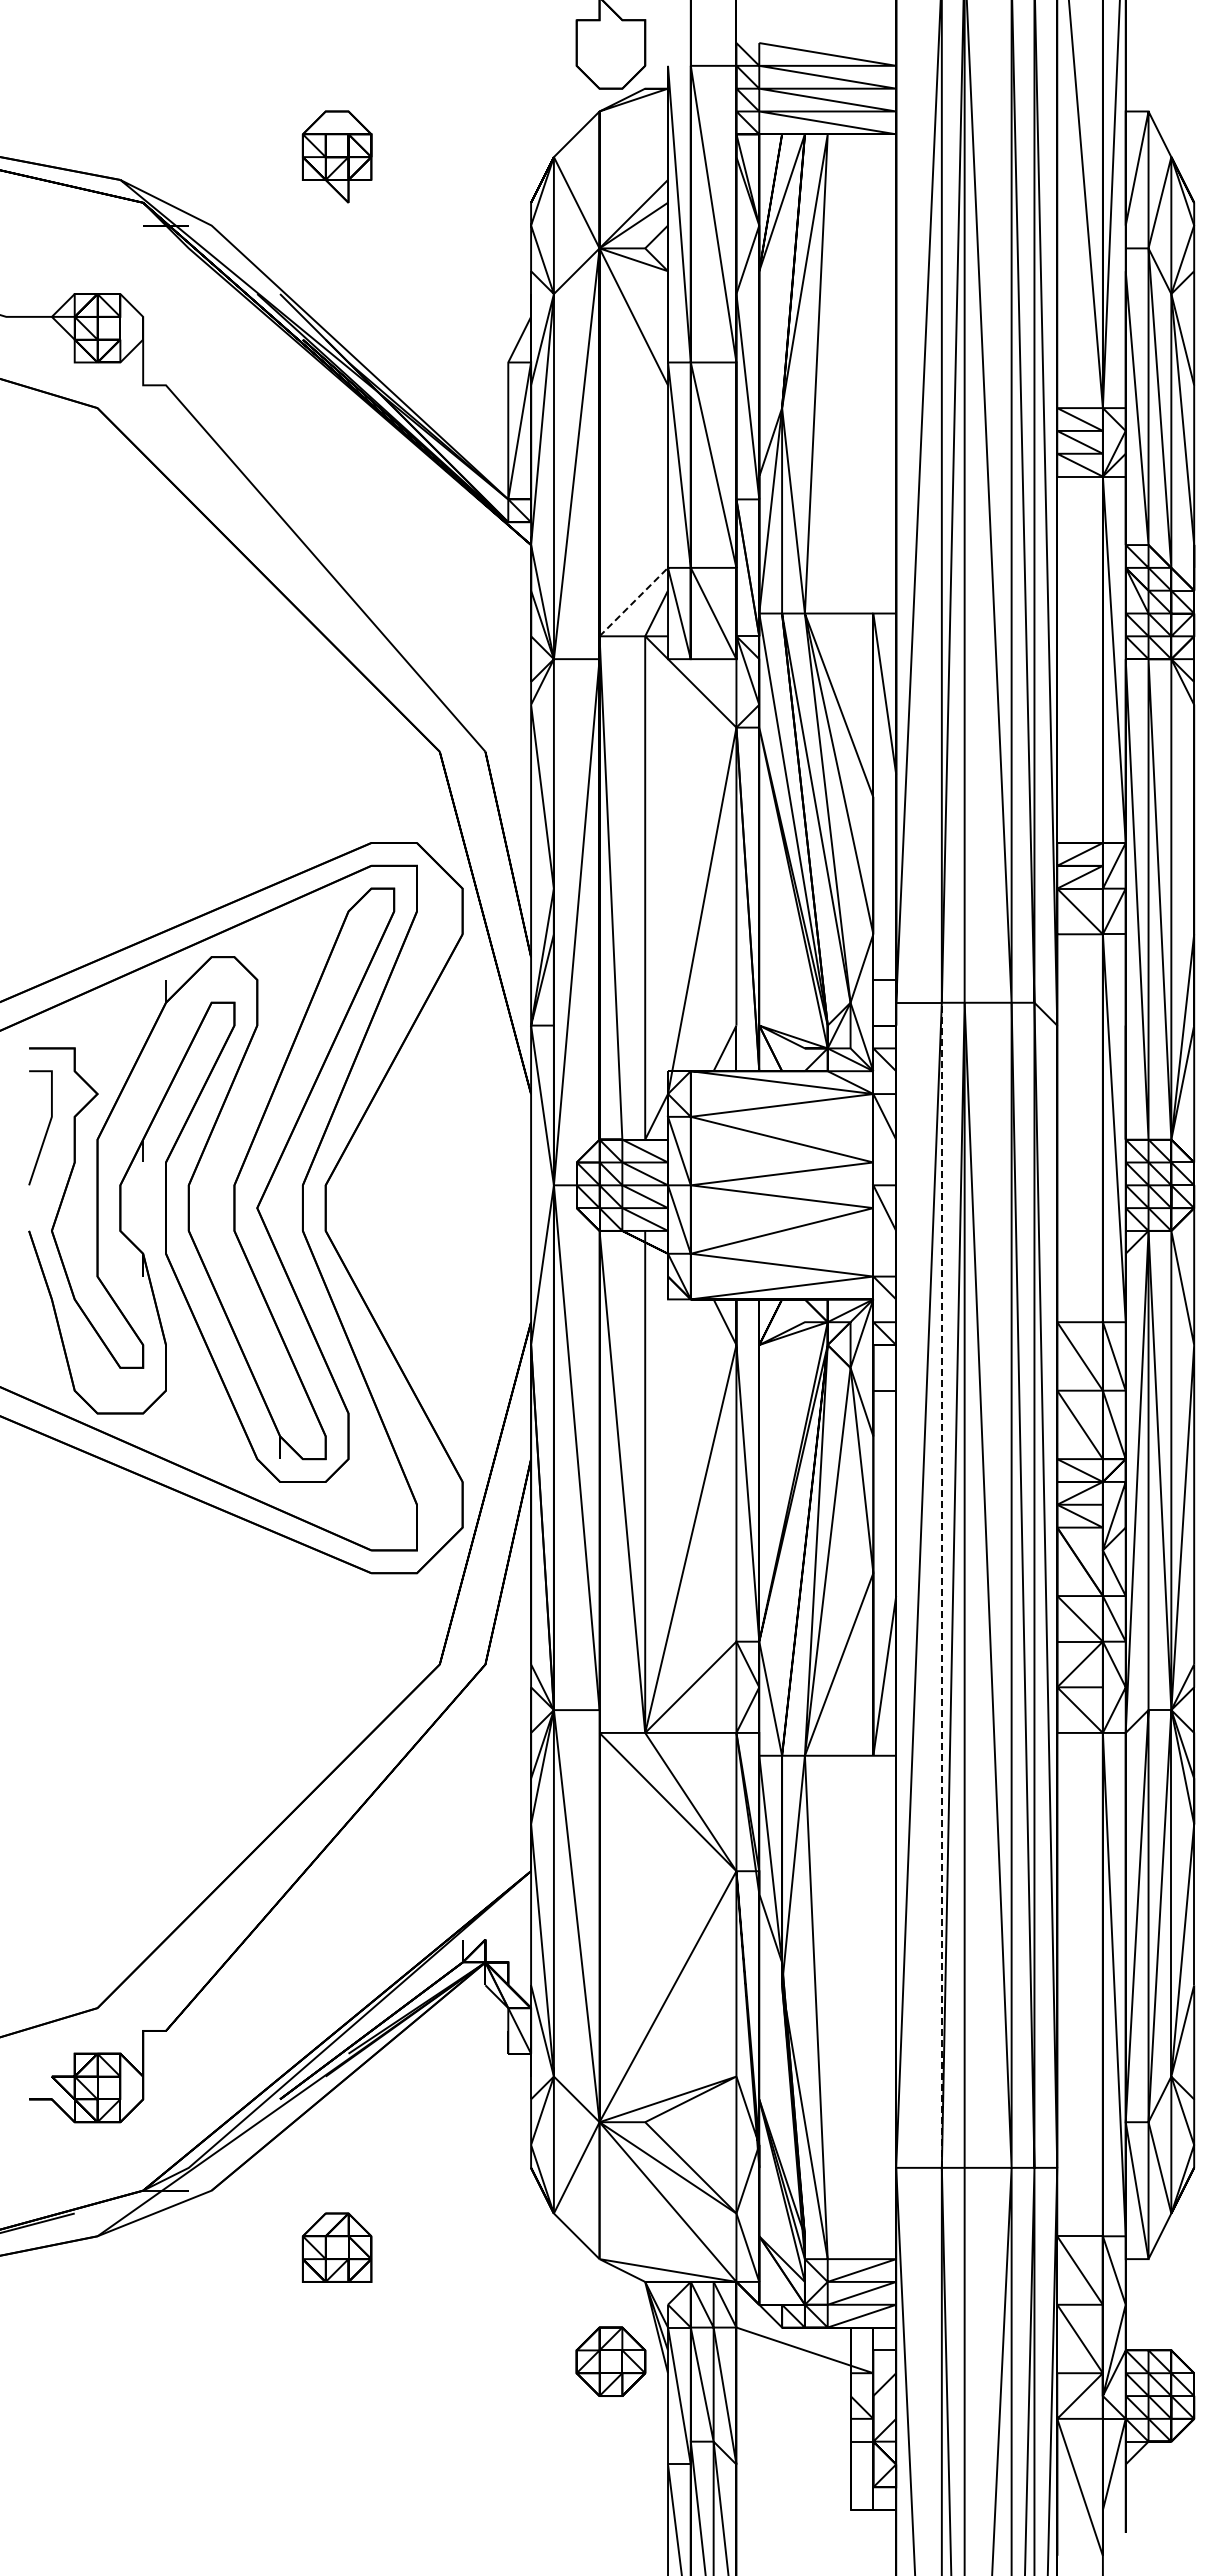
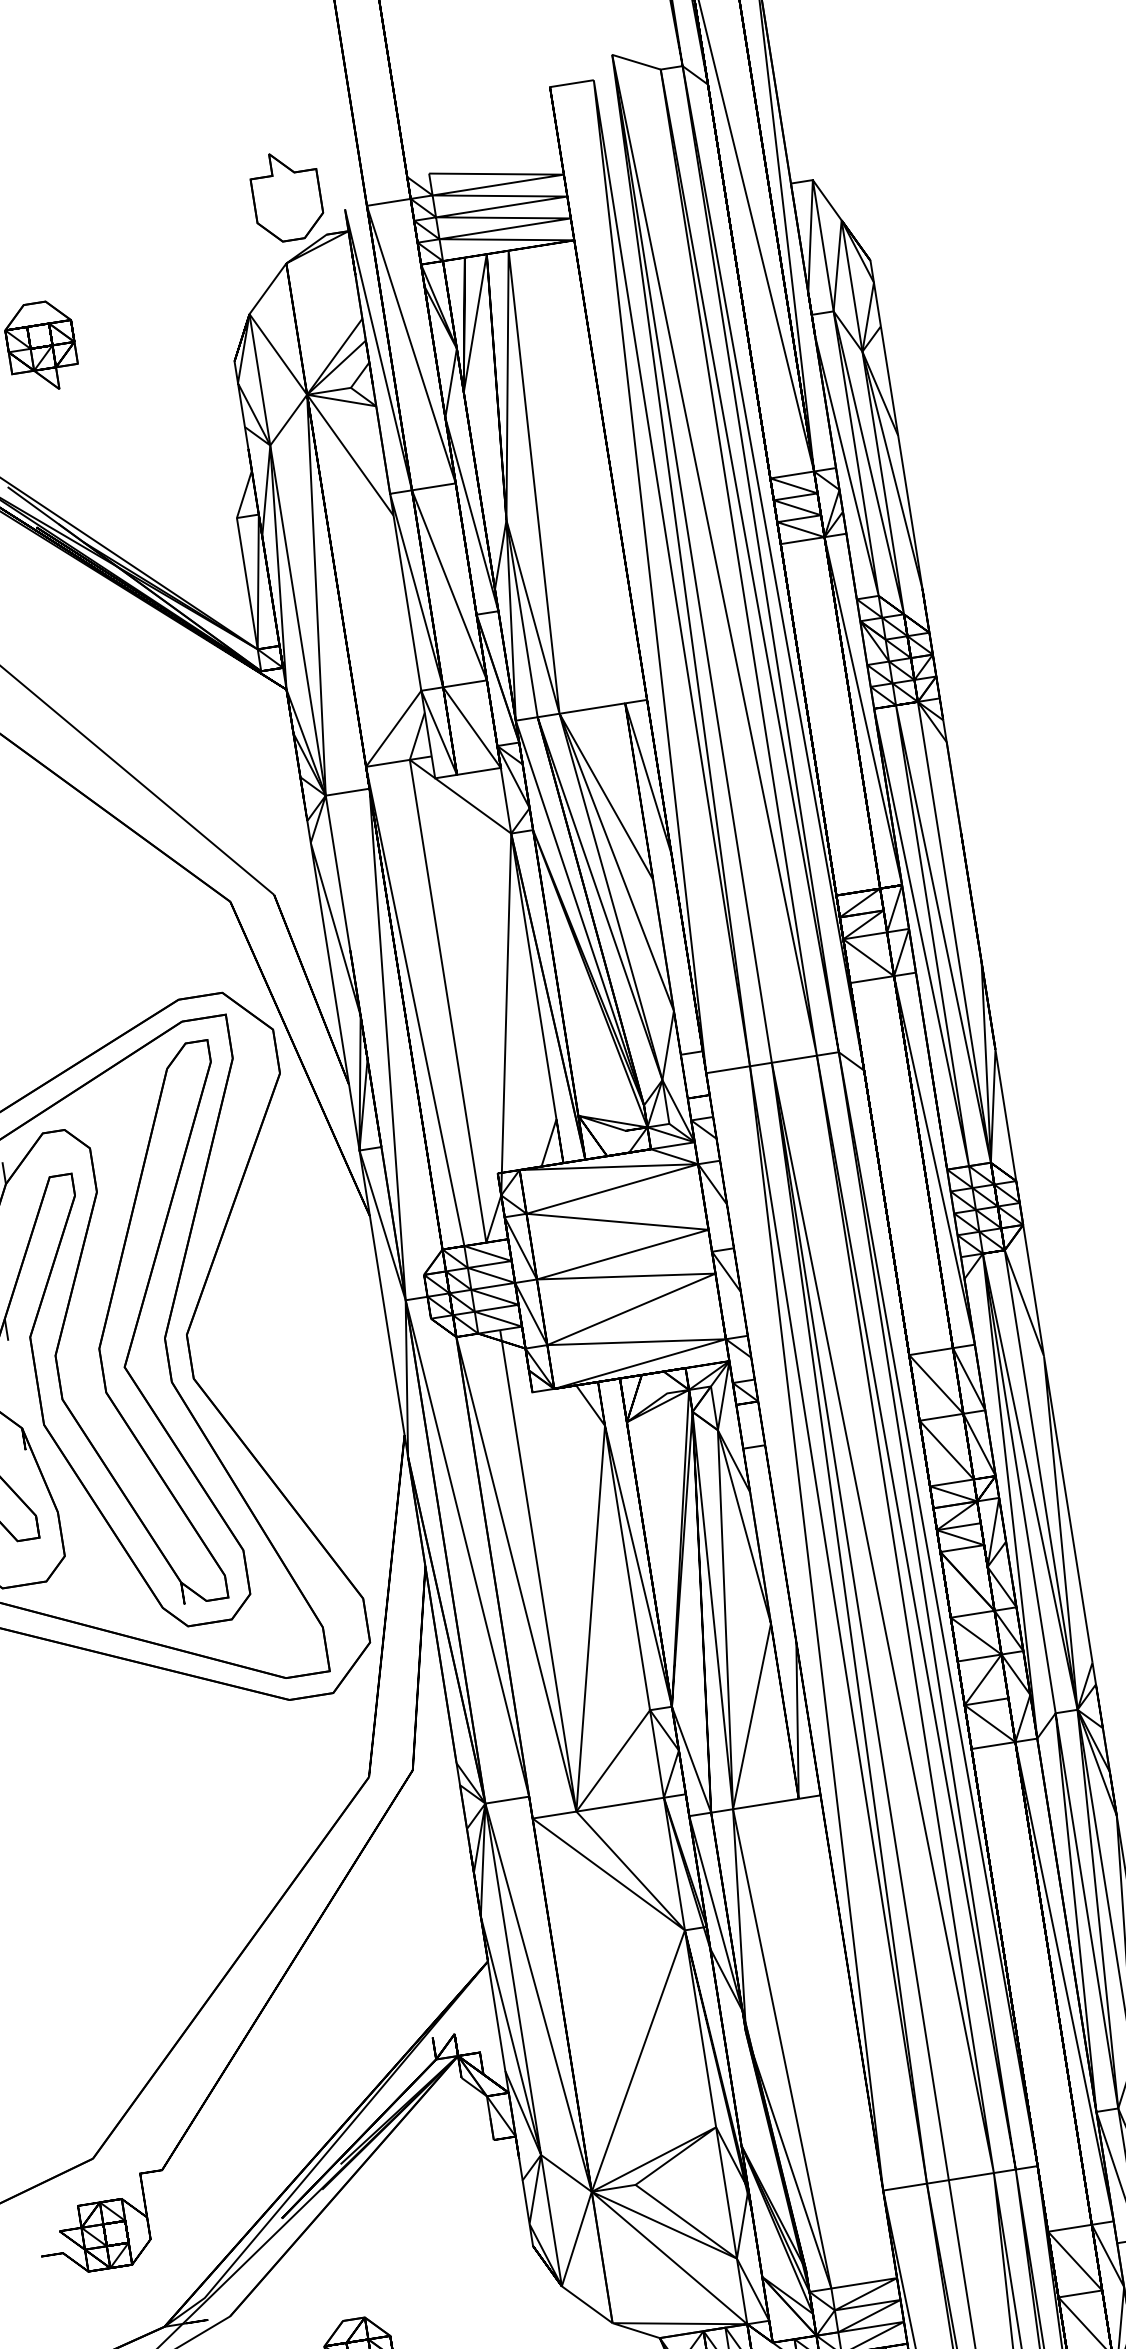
line: (634, 601) -> (394, 728), dashed -> solid
line: (941, 1585) -> (838, 1625), dashed -> solid

